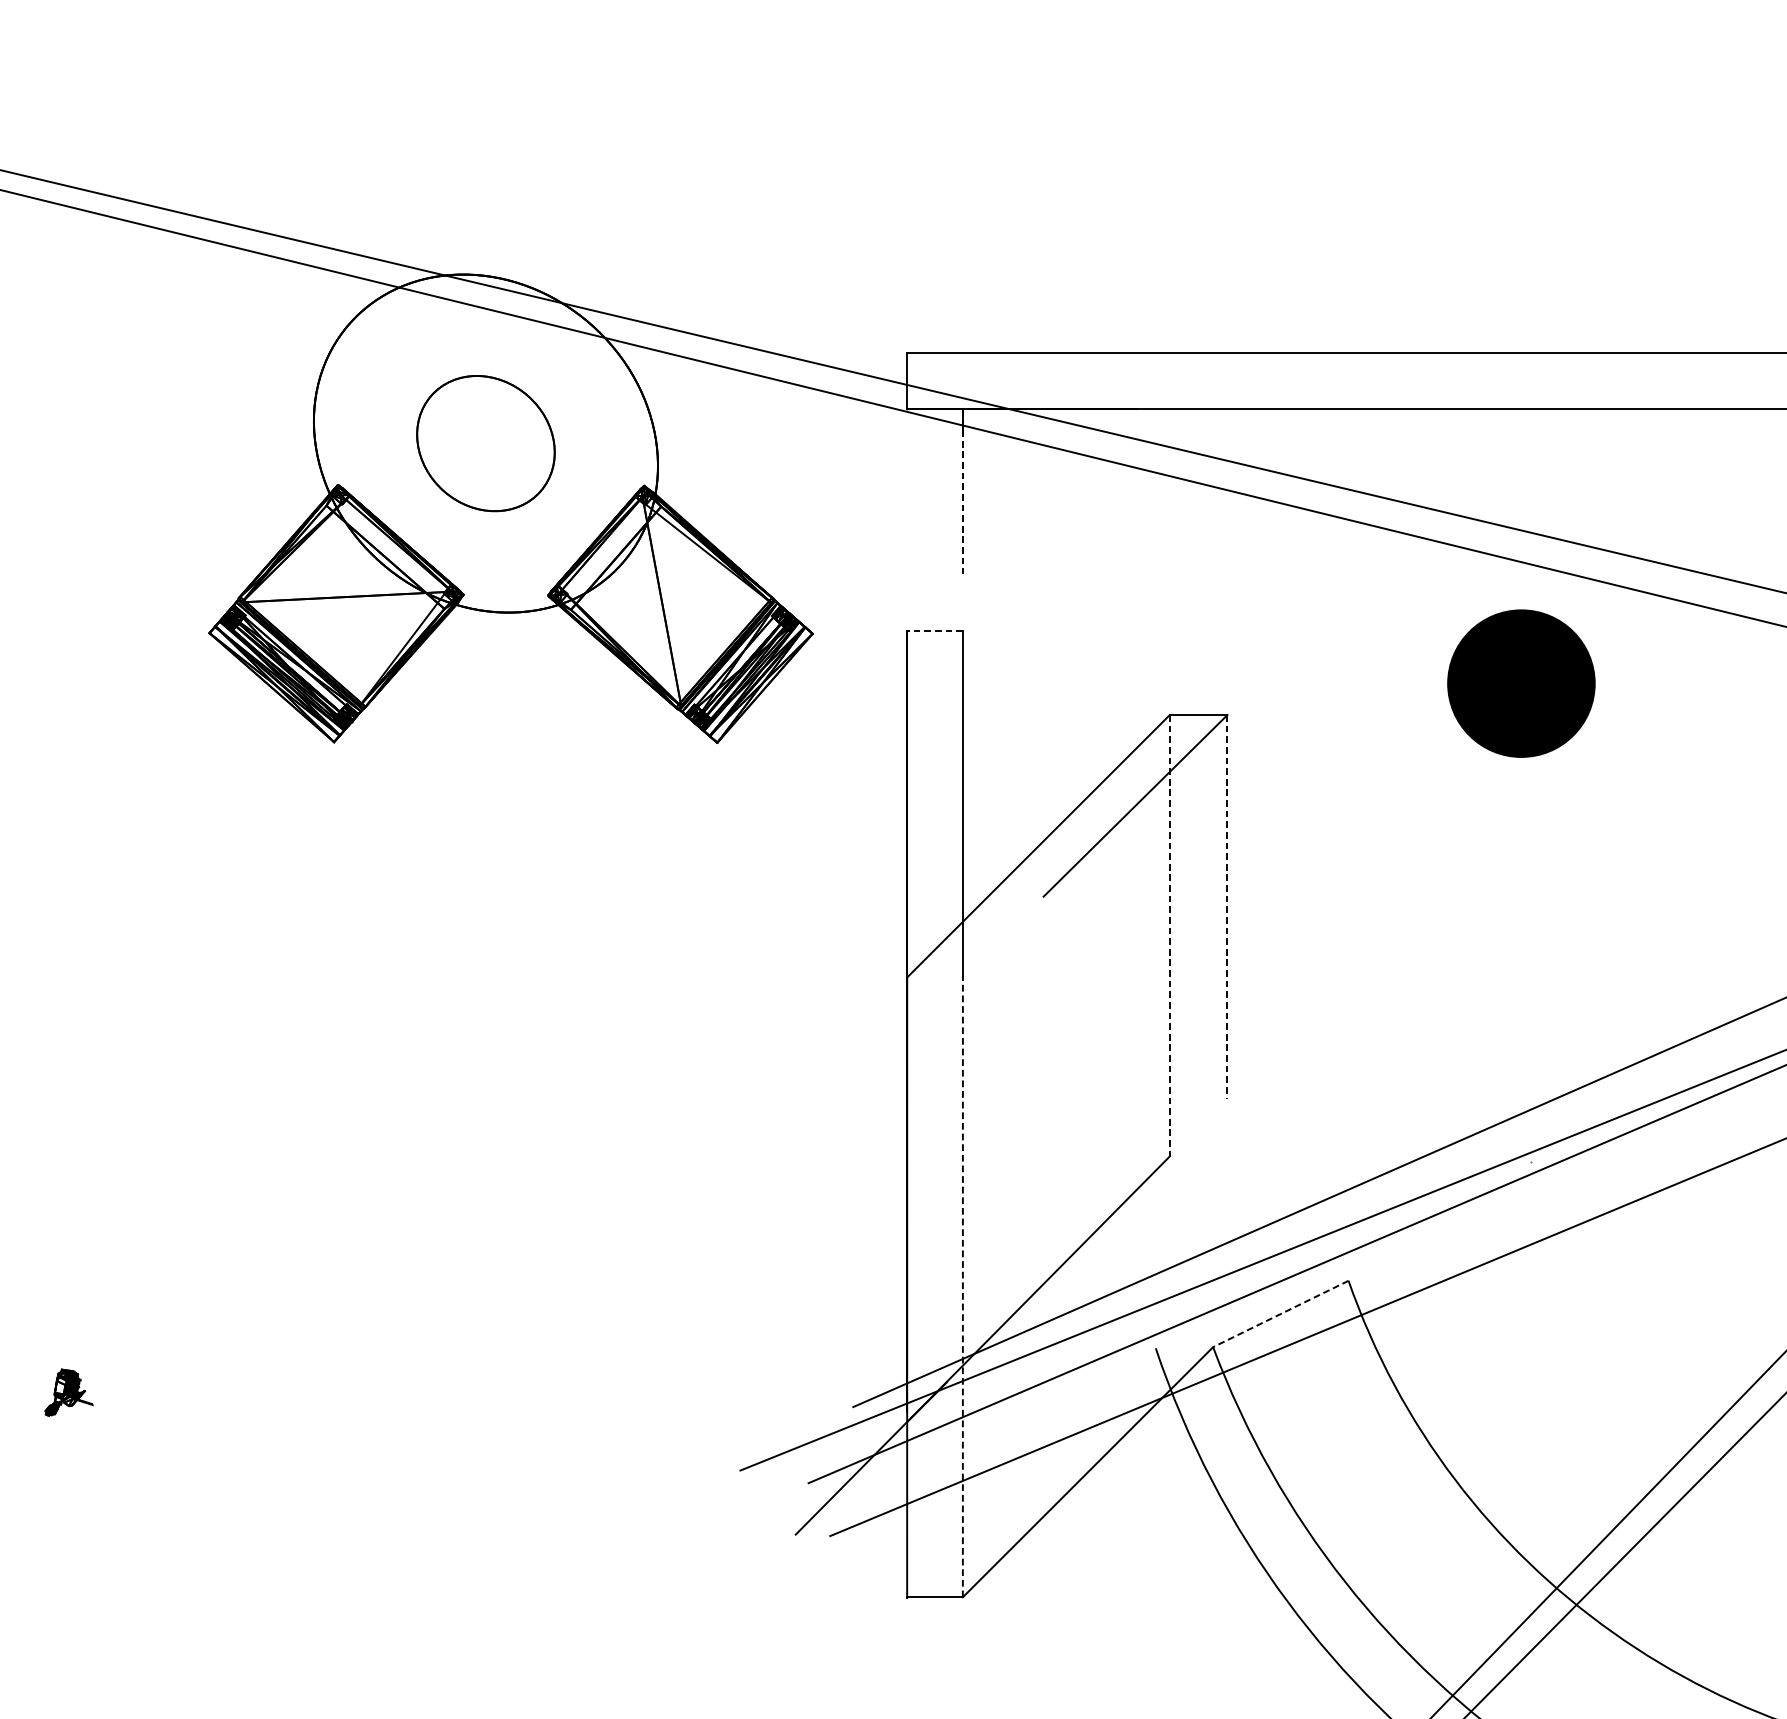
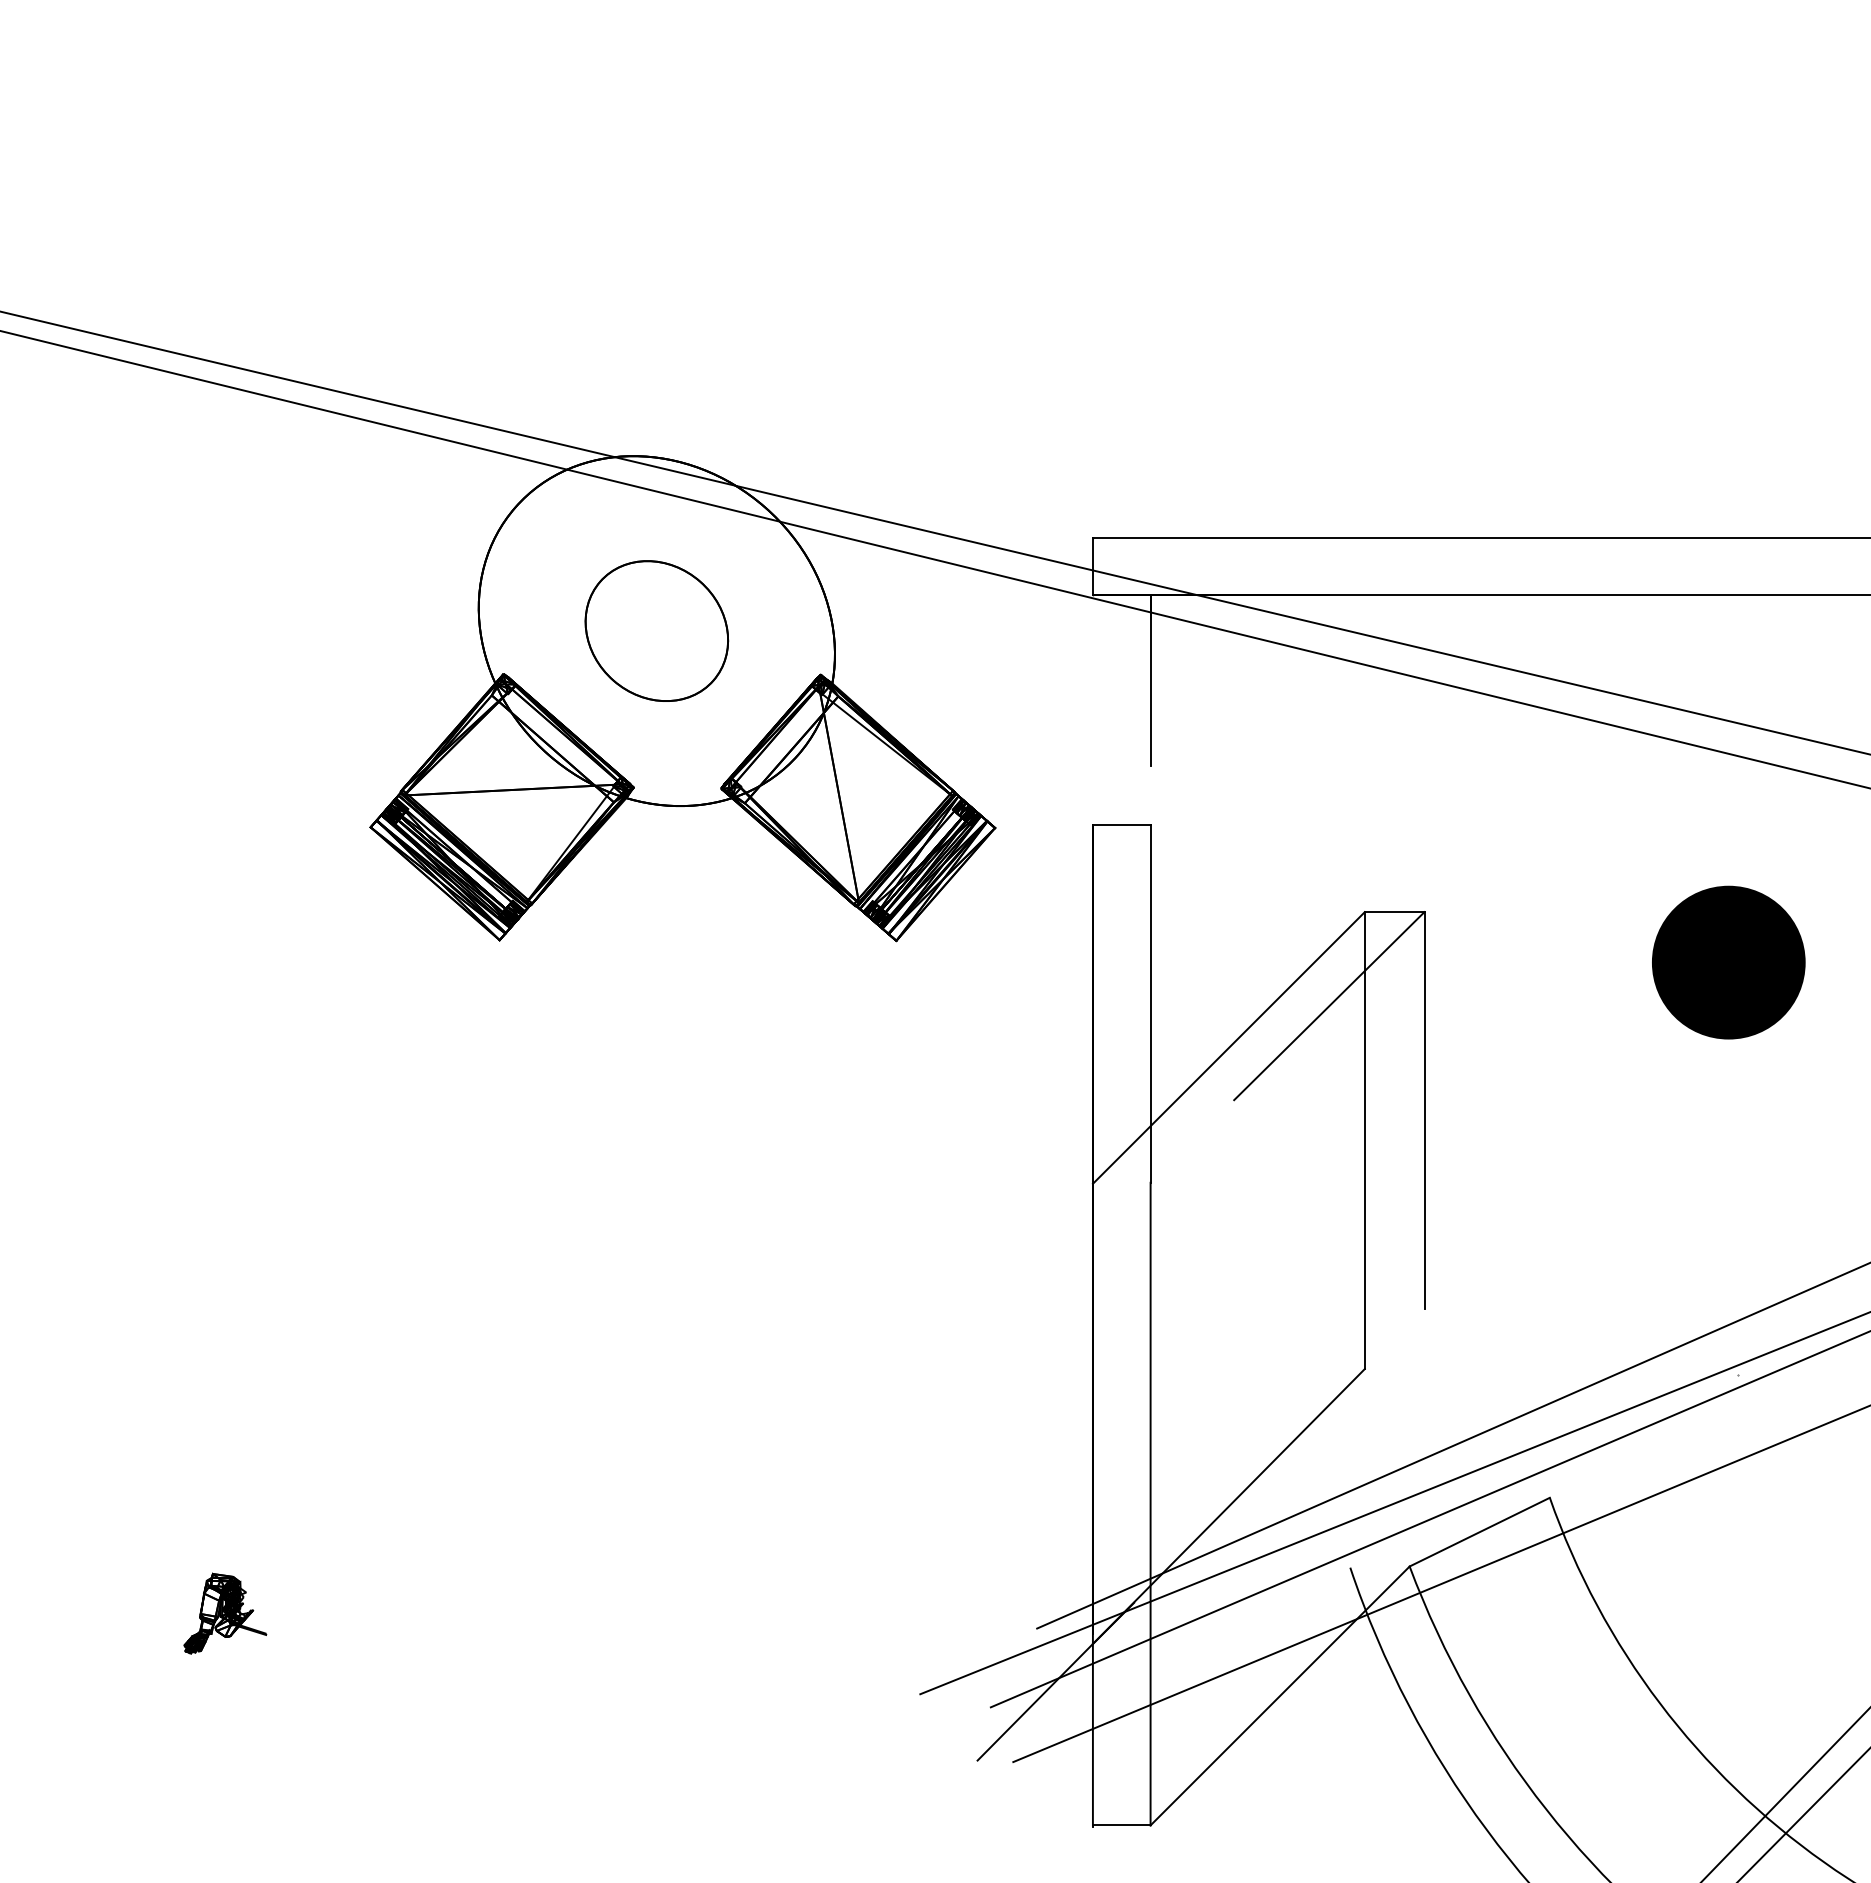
line: (962, 492) -> (1150, 681), dashed -> solid
line: (934, 630) -> (1121, 824), dashed -> solid
part: (1521, 683) -> (1728, 962), moved
line: (1227, 906) -> (1424, 1110), dashed -> solid
line: (1169, 936) -> (1364, 1141), dashed -> solid
line: (962, 1286) -> (1150, 1503), dashed -> solid
line: (1280, 1314) -> (1479, 1532), dashed -> solid
part: (69, 1392) -> (225, 1613), size x1.67

